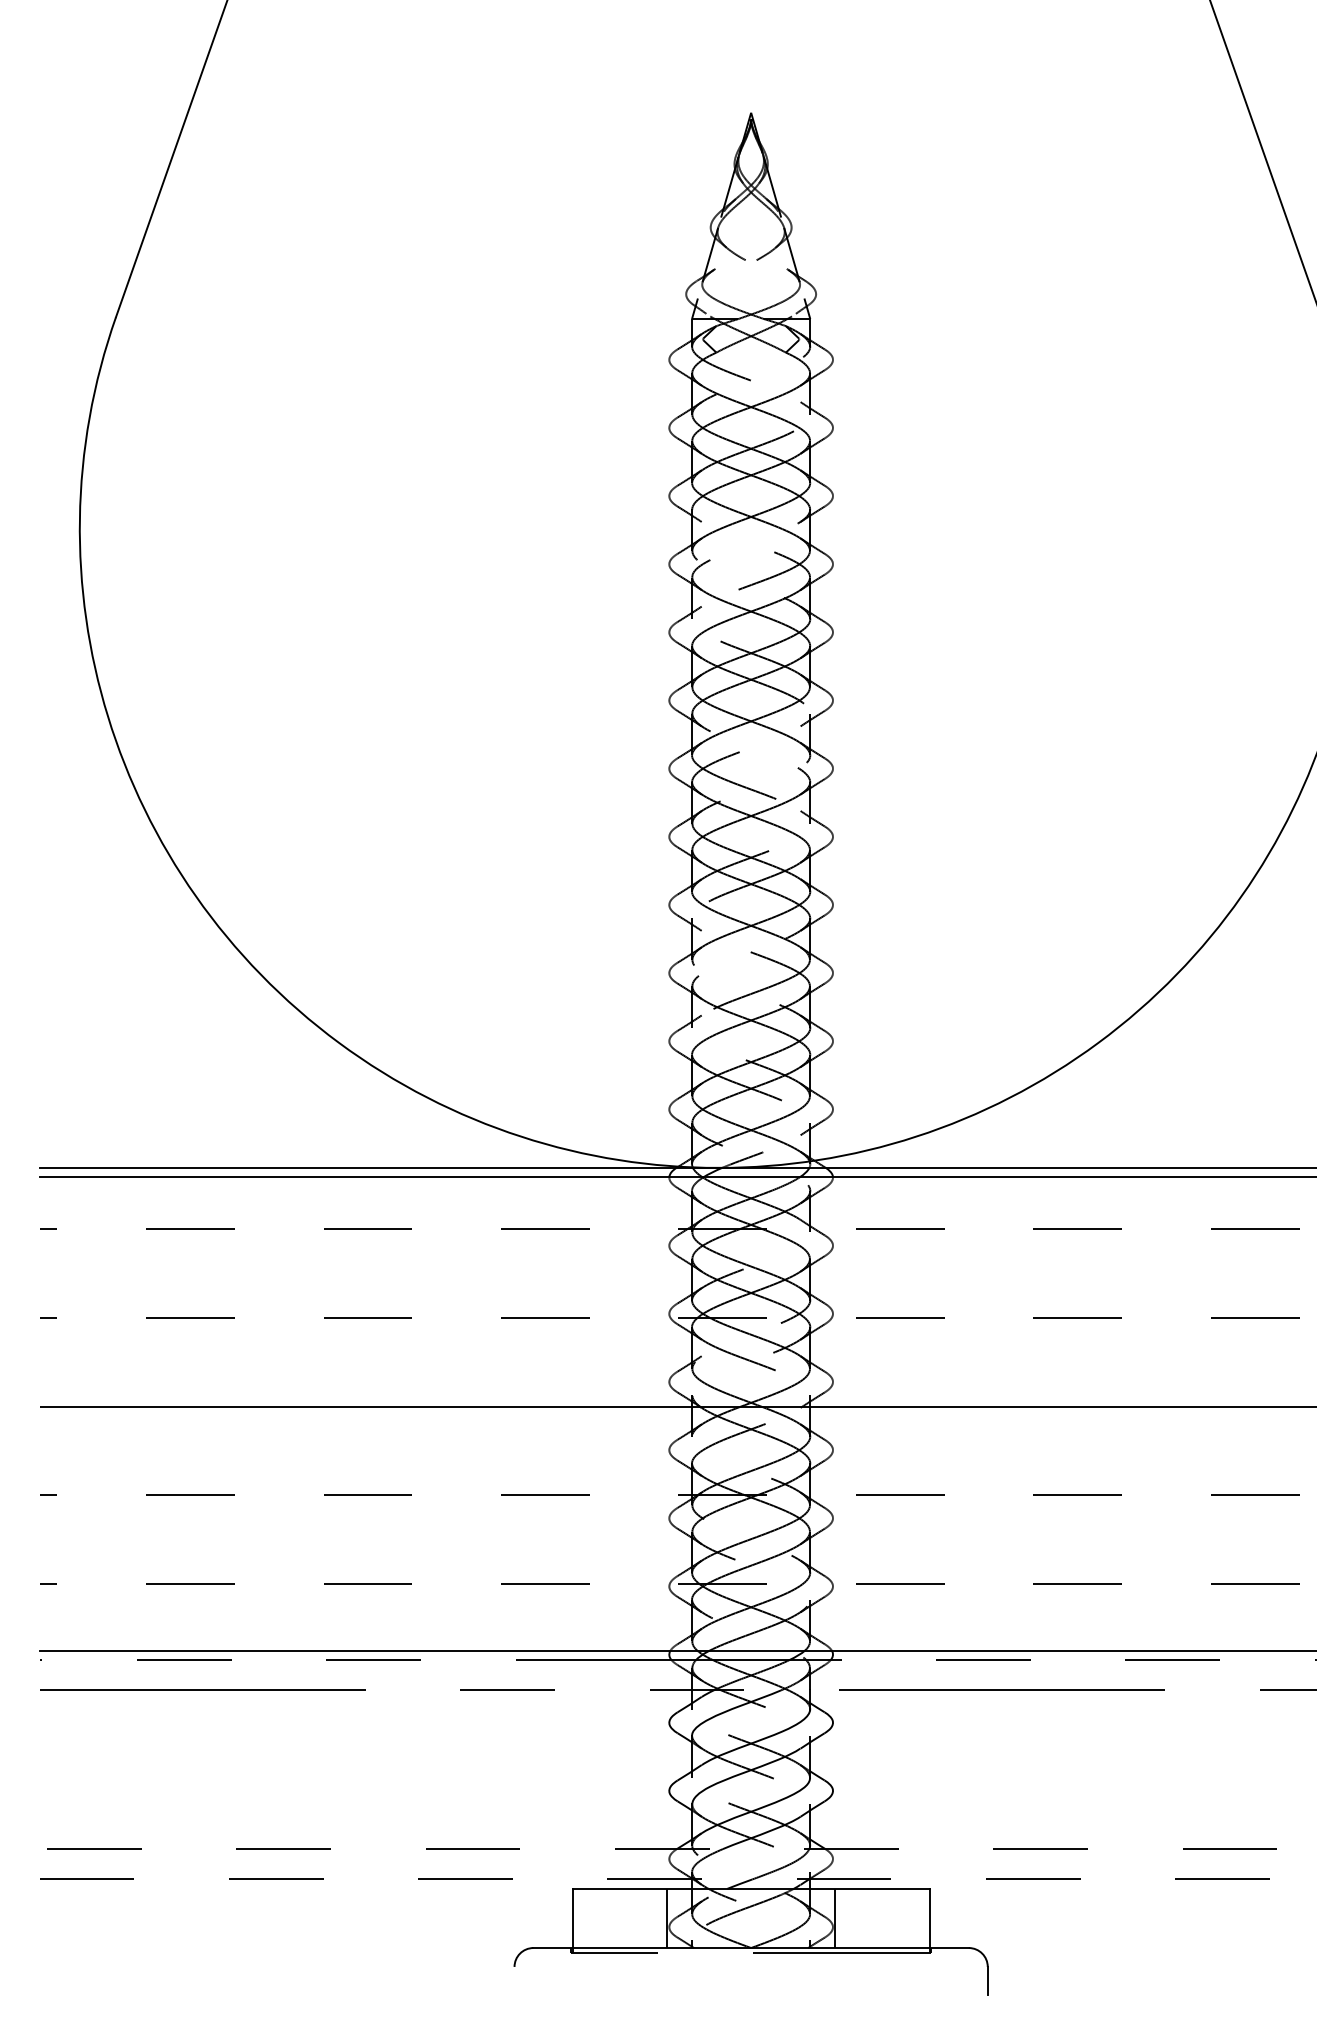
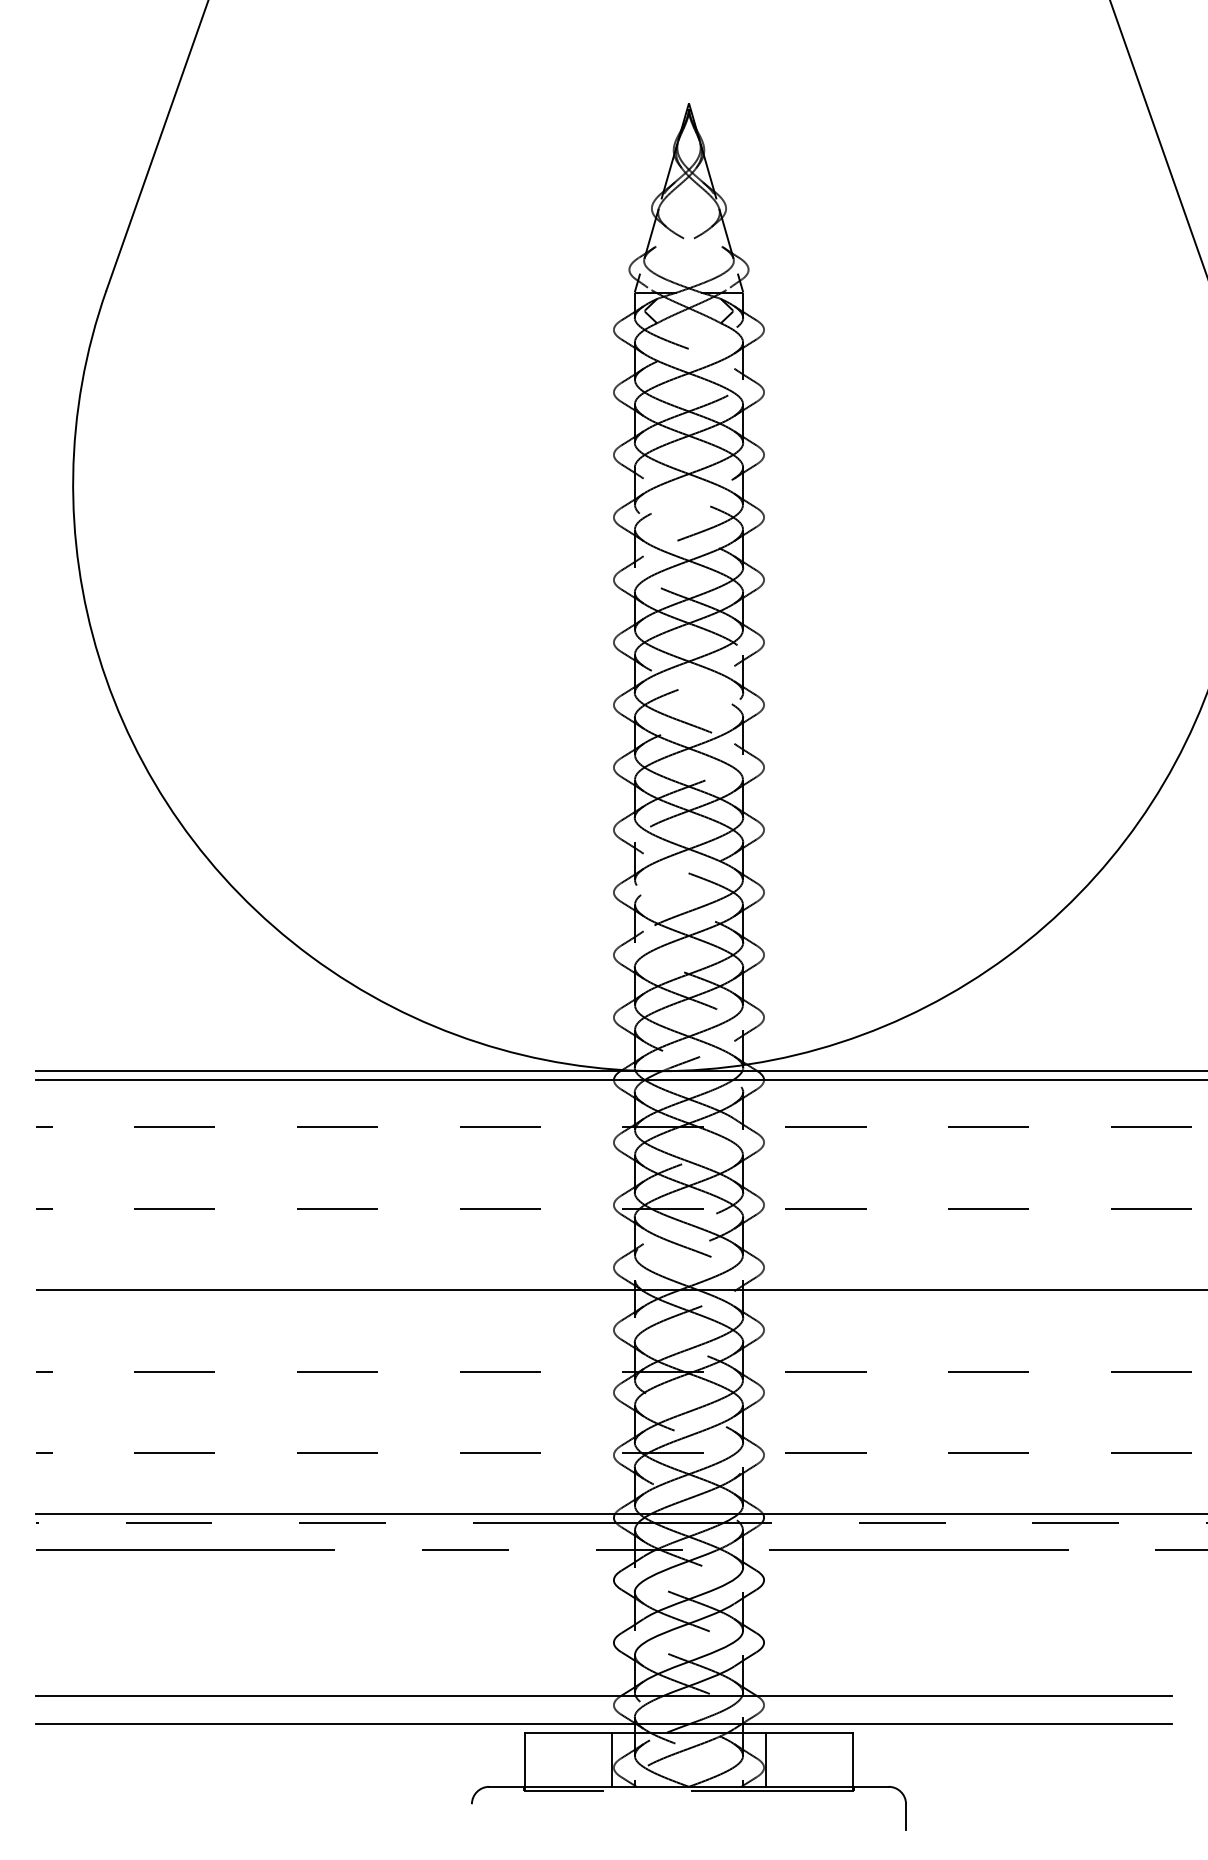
line: (657, 1849) -> (603, 1696), dashed -> solid
line: (657, 1878) -> (603, 1723), dashed -> solid

